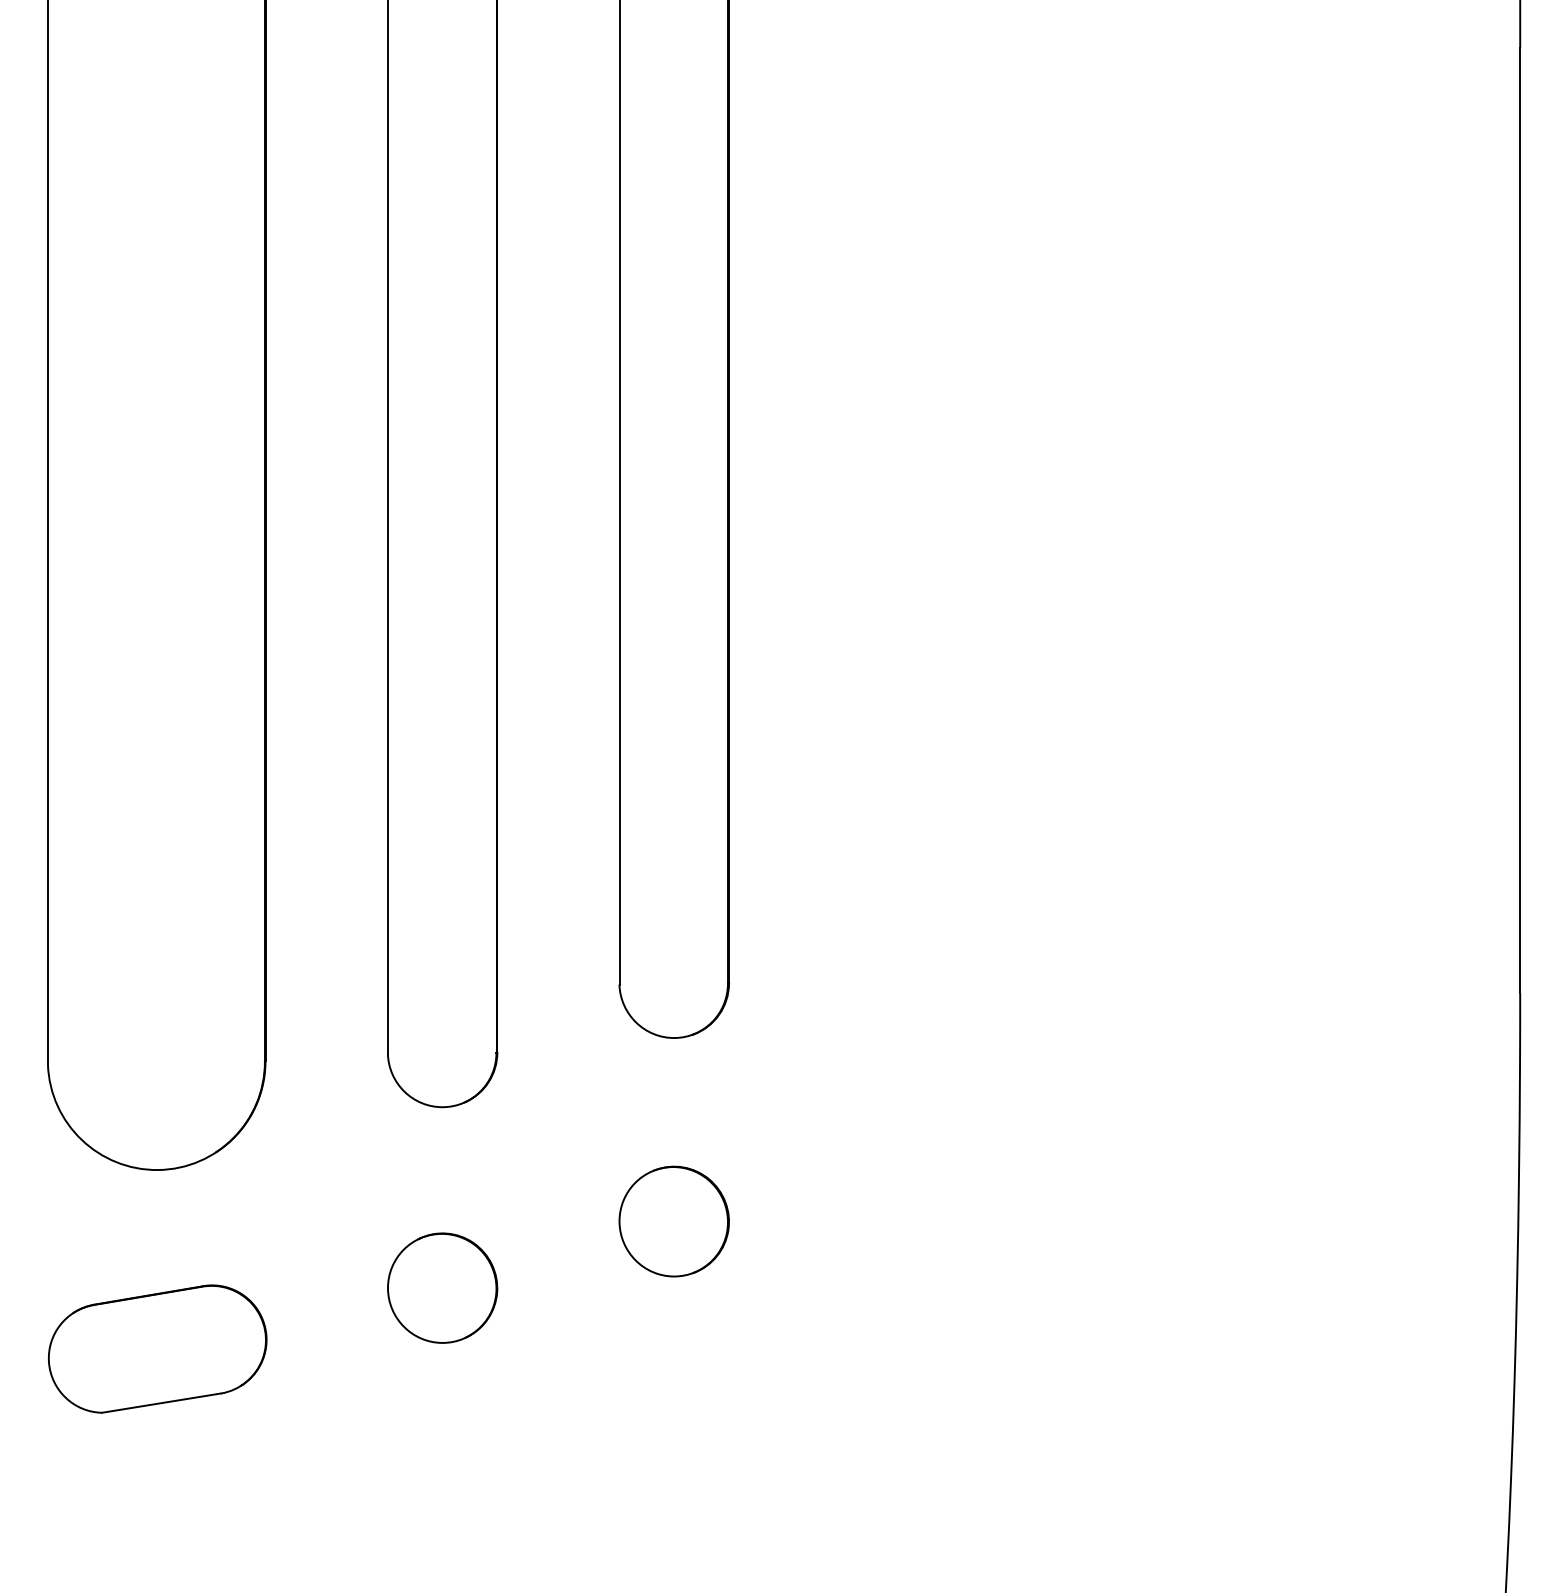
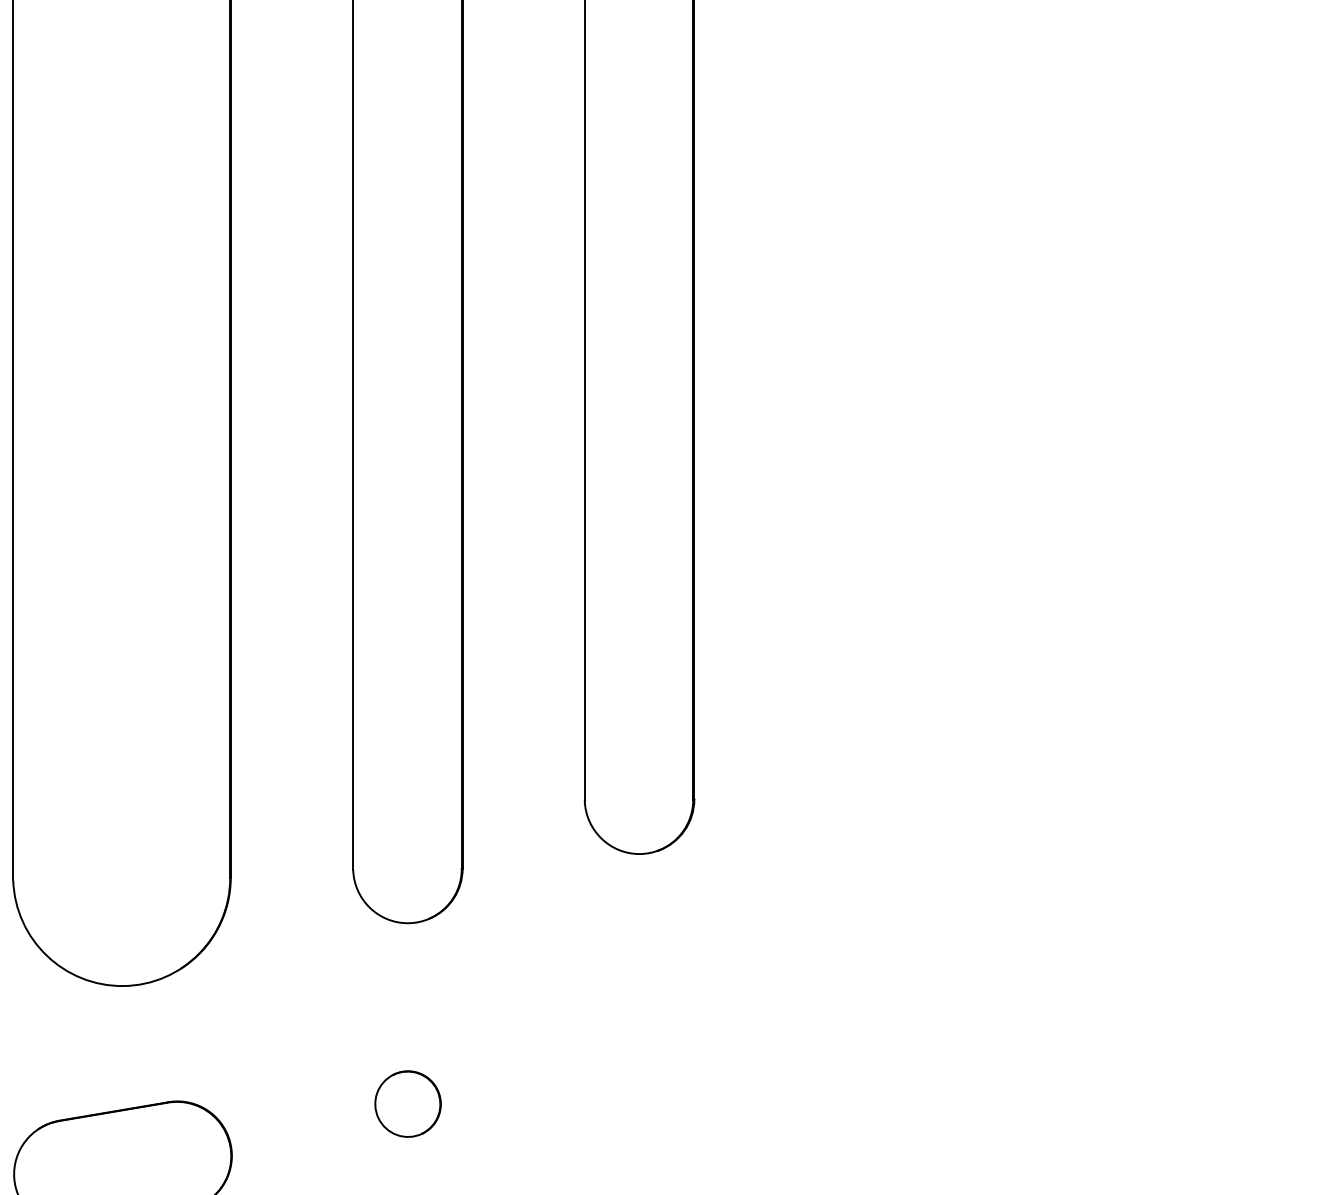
part: (673, 1221) -> (638, 1037), removed
part: (442, 1287) -> (407, 1103), size x0.6

